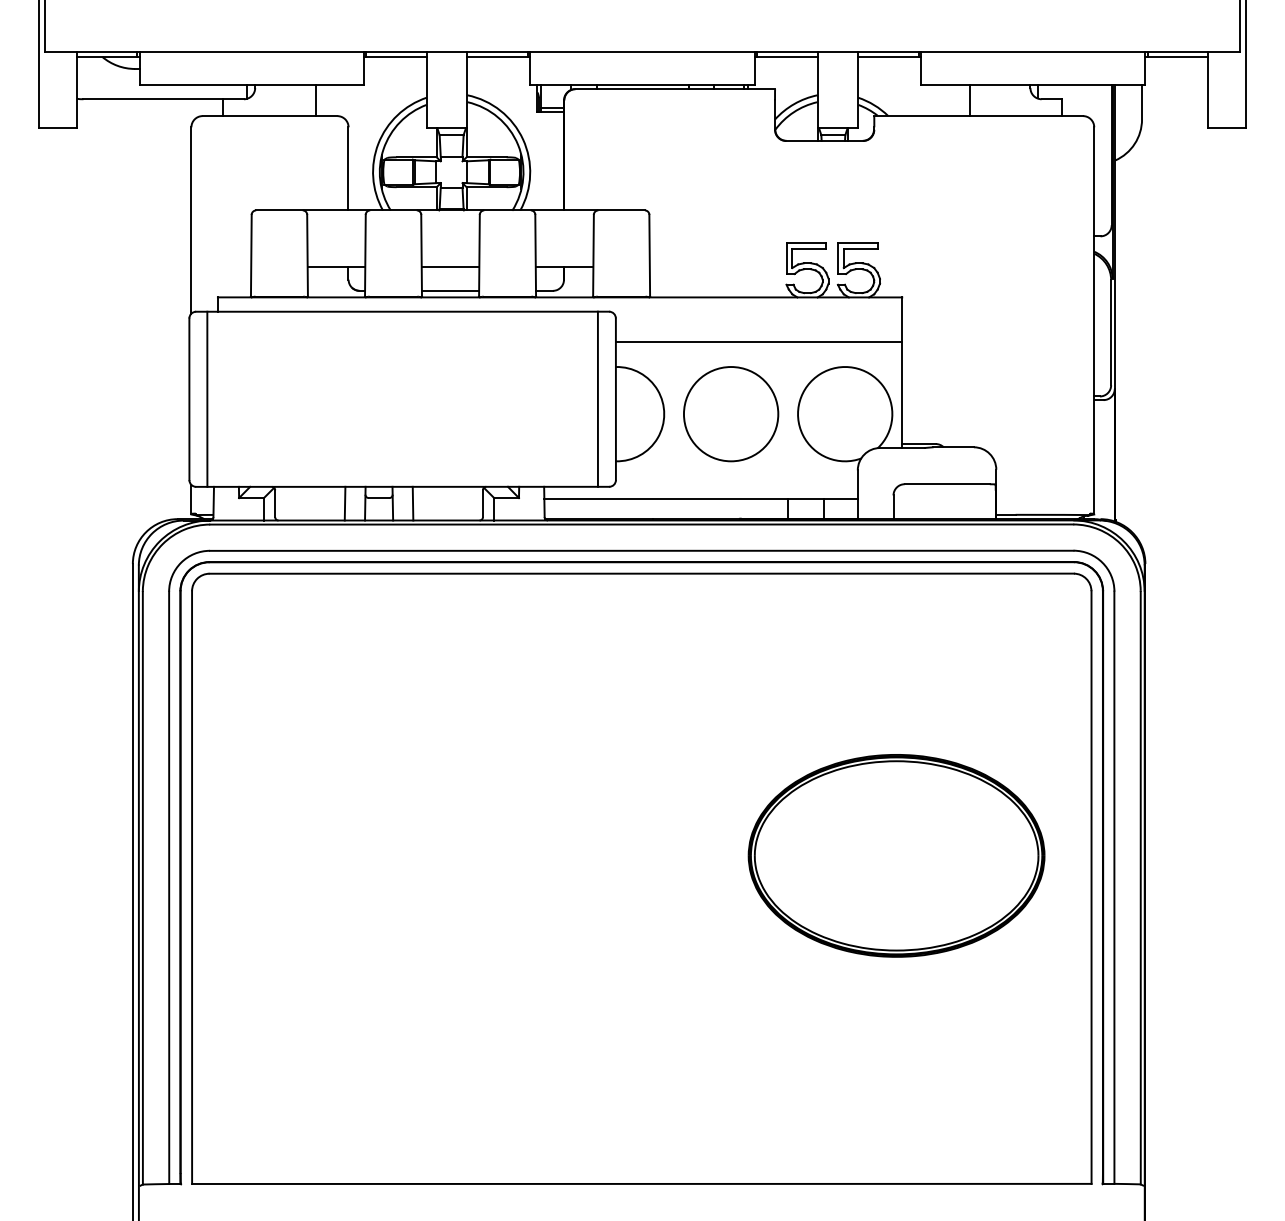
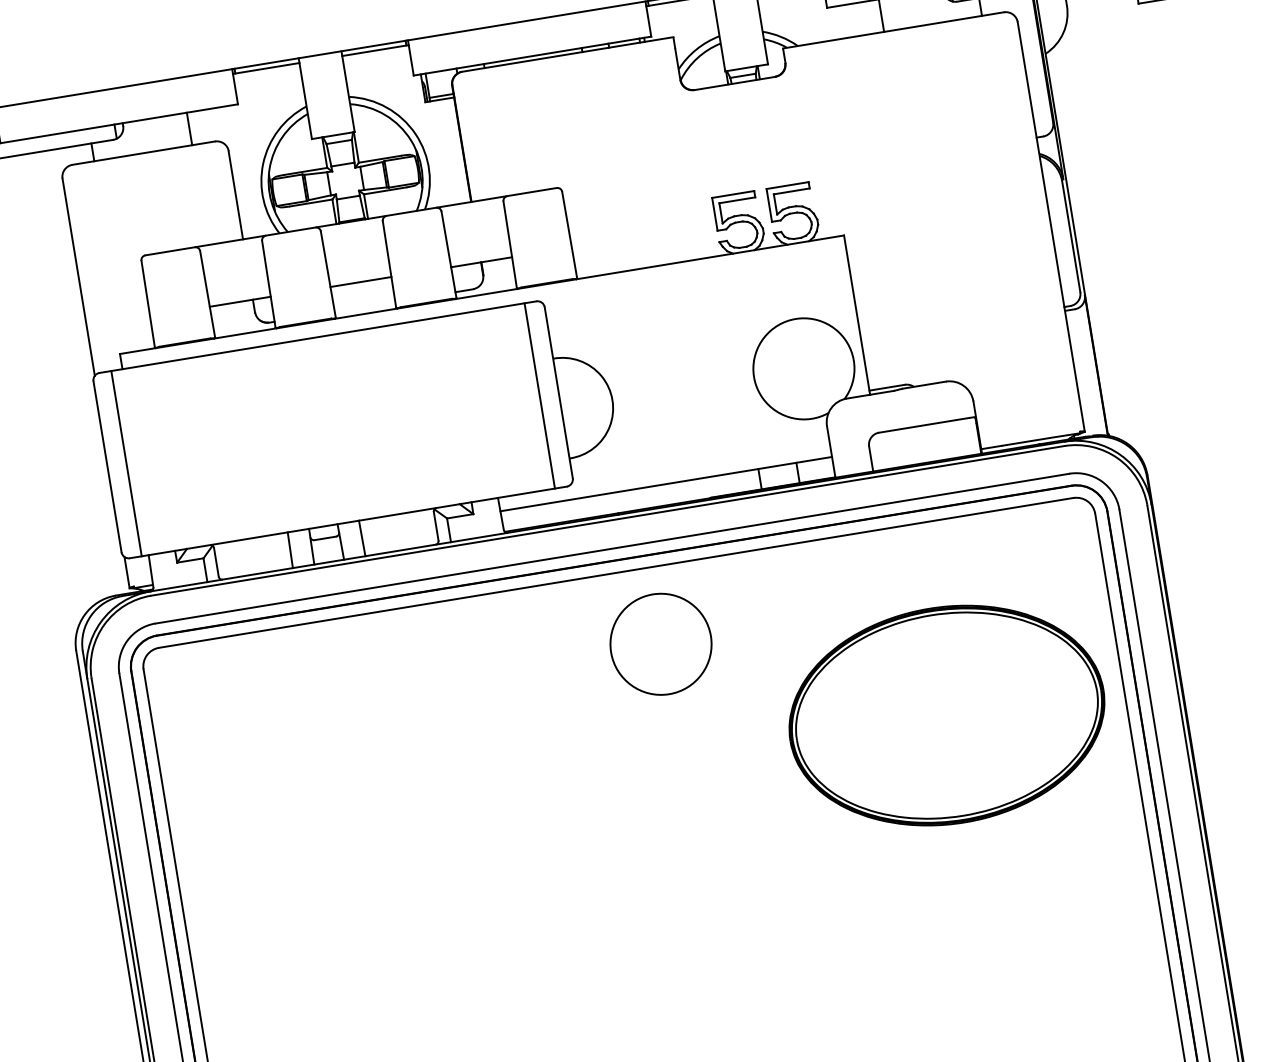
line: (450, 291) -> (365, 307), removed
line: (758, 342) -> (699, 308), removed
circle: (731, 414) -> (661, 644), moved
part: (896, 855) -> (946, 715), moved

